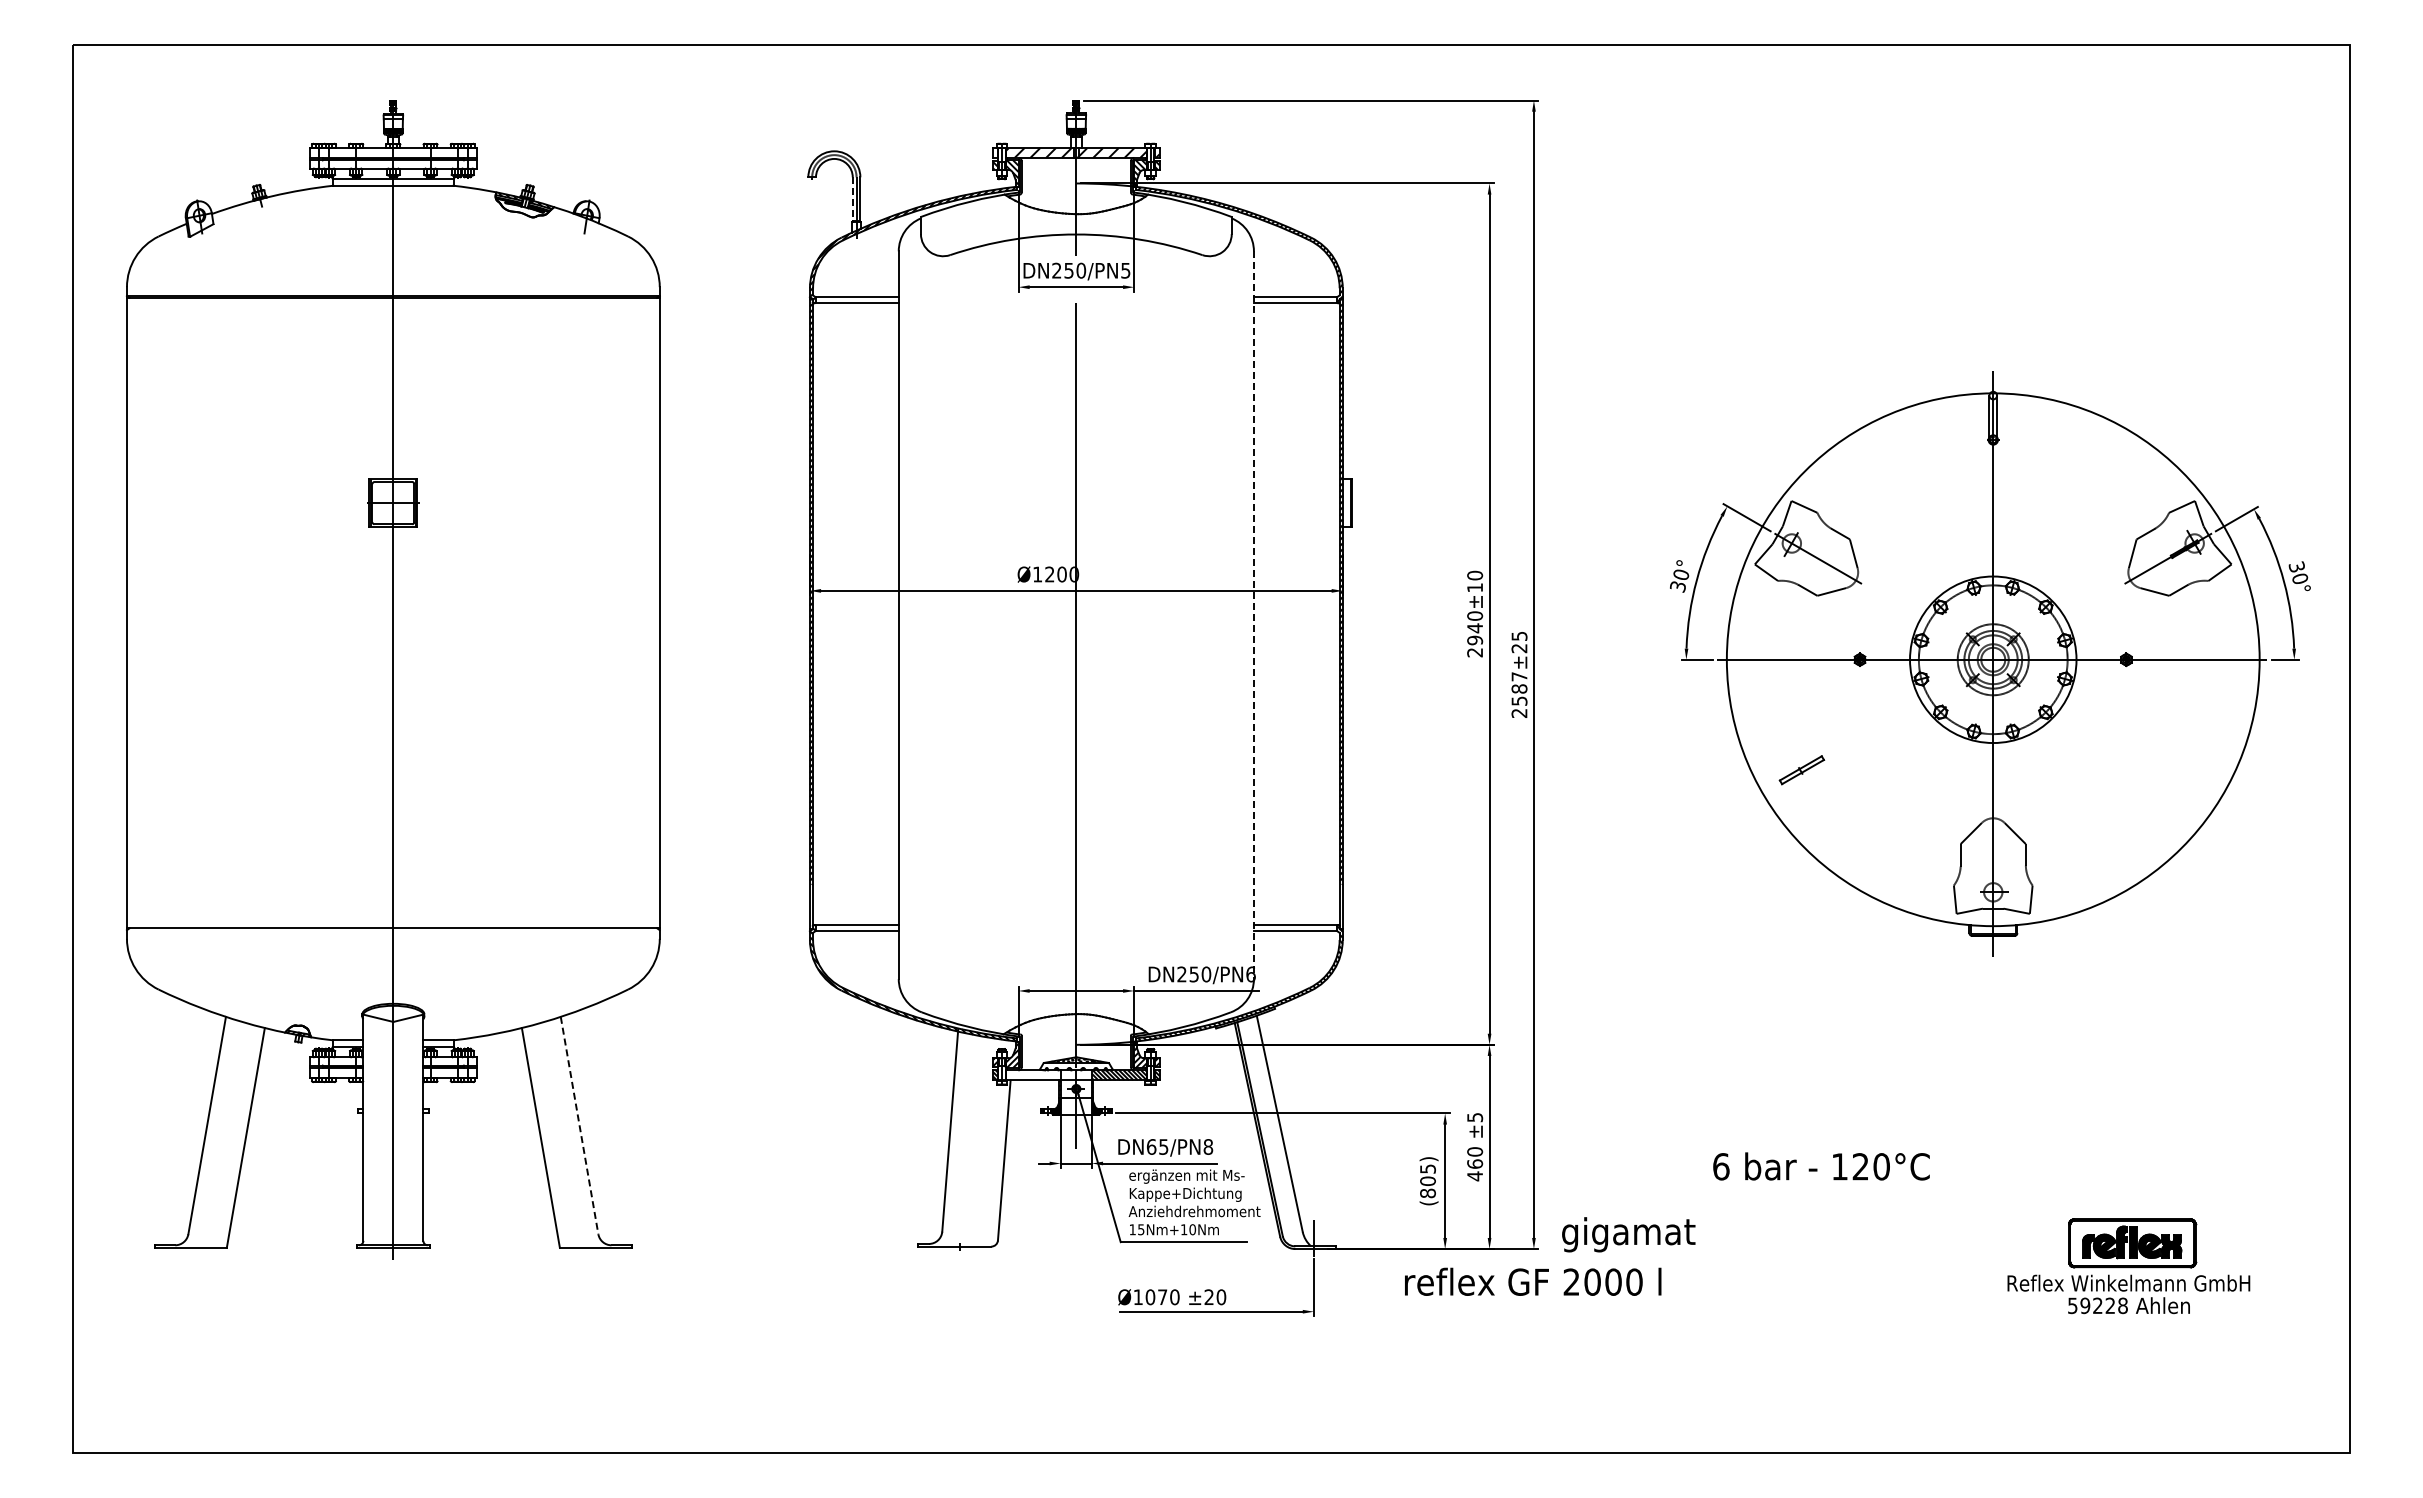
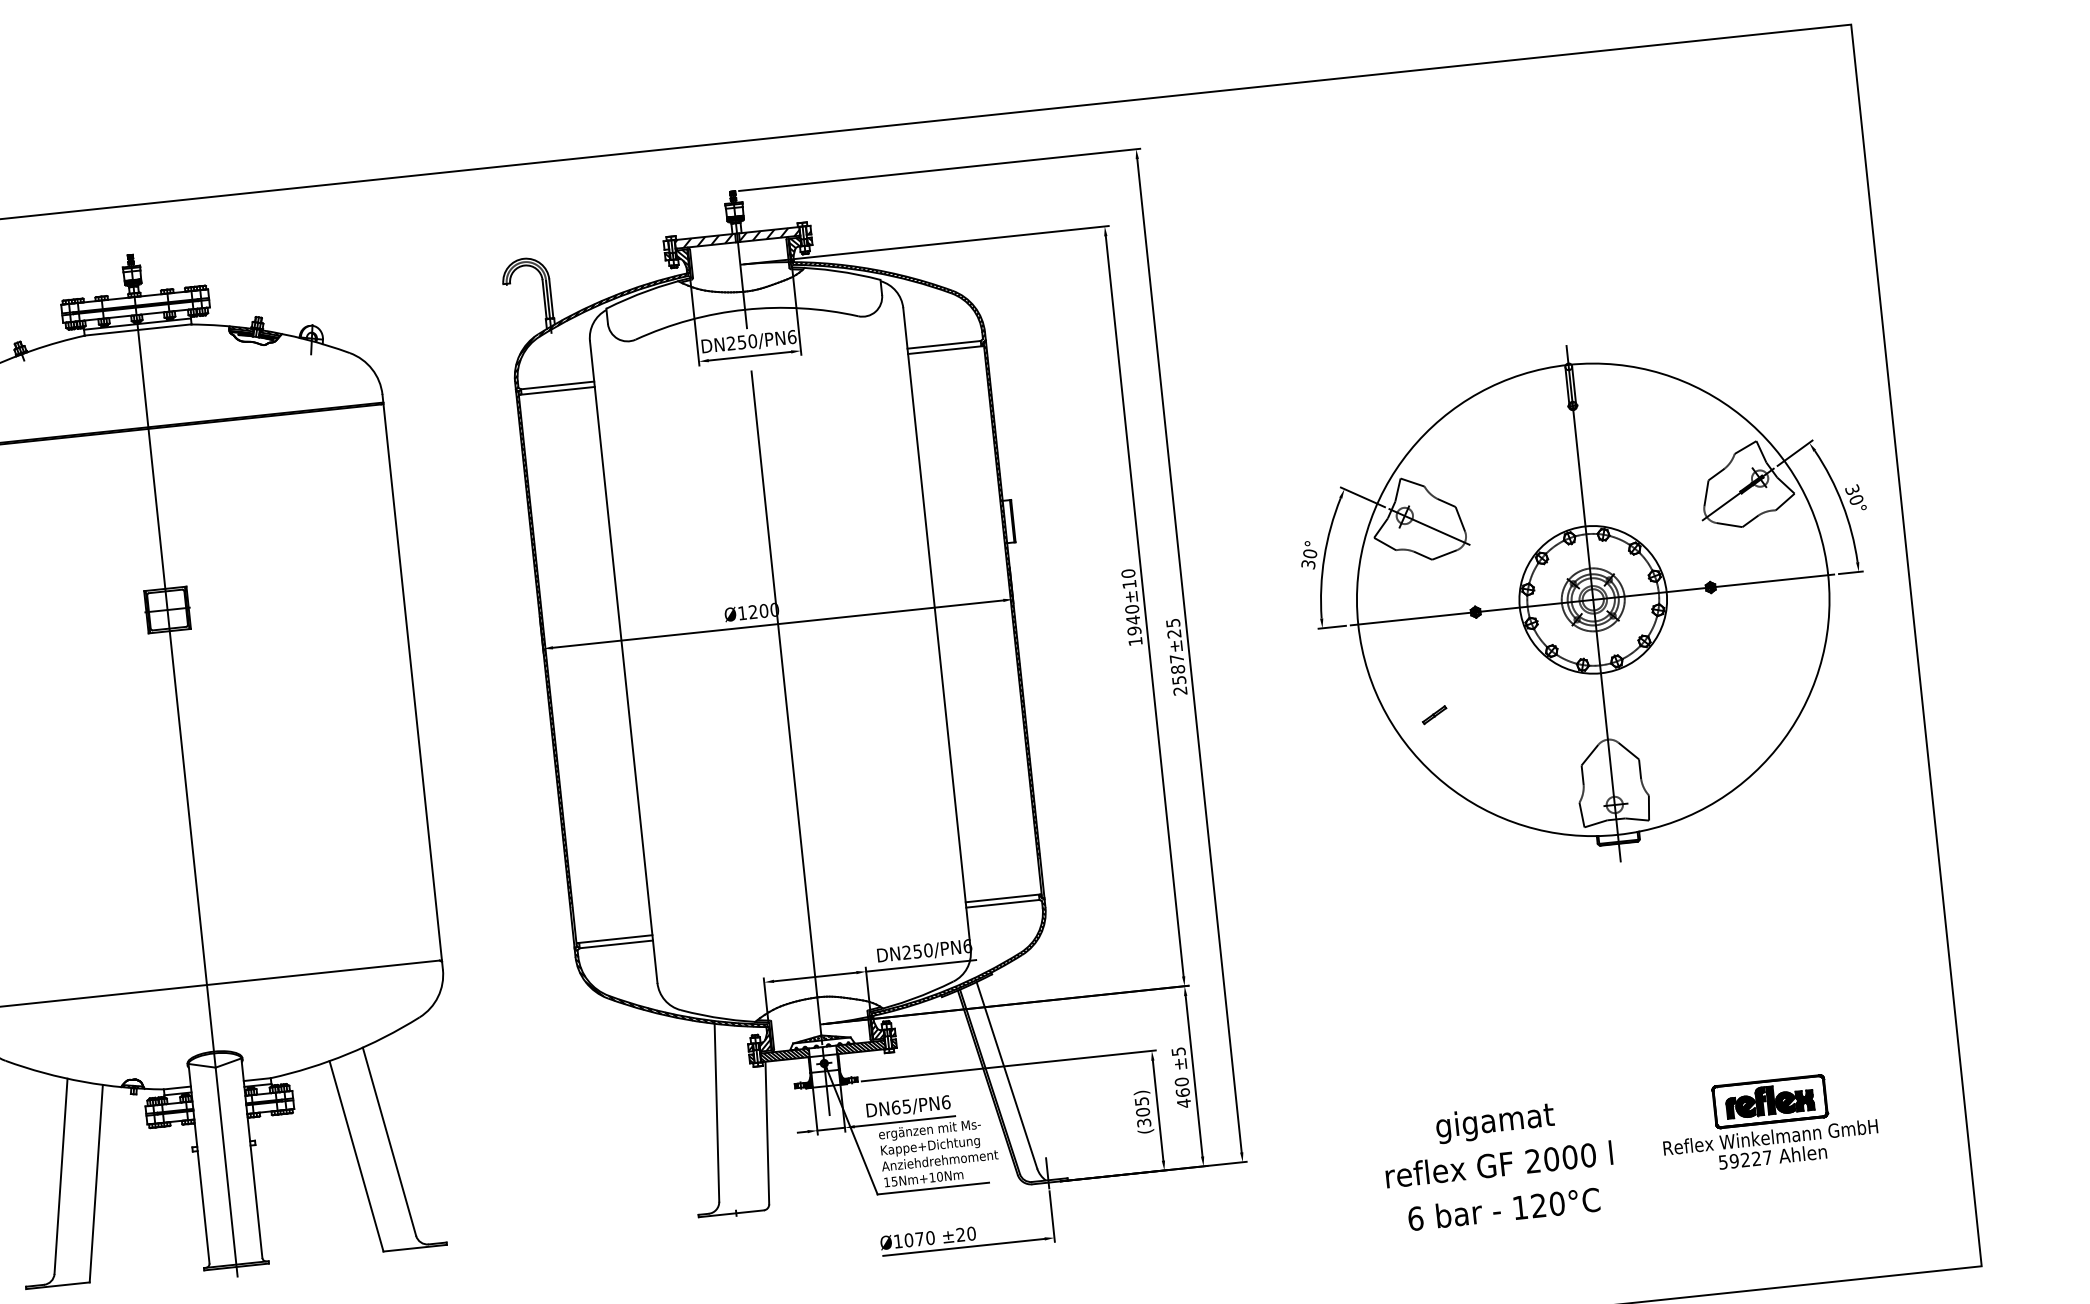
line: (852, 199) -> (544, 299), dashed -> solid
text: (1125, 270) -> (791, 336), DN250/PN5 -> DN250/PN6
line: (1253, 615) -> (936, 629), dashed -> solid
text: (1474, 652) -> (1135, 641), 2940 -> 1940
part: (1801, 770) -> (1434, 715), size x0.62
hatch: (1032, 1075) -> (784, 1055), added
line: (579, 1126) -> (389, 1142), dashed -> solid
text: (1208, 1146) -> (946, 1101), DN65/PN8 -> DN65/PN6
text: (1821, 1166) -> (1504, 1209), moved
text: (1427, 1193) -> (1143, 1123), (805) -> (305)
text: (1628, 1234) -> (1495, 1122), moved
text: (1533, 1281) -> (1499, 1164), moved
text: (2122, 1305) -> (1767, 1157), 59228 -> 59227

